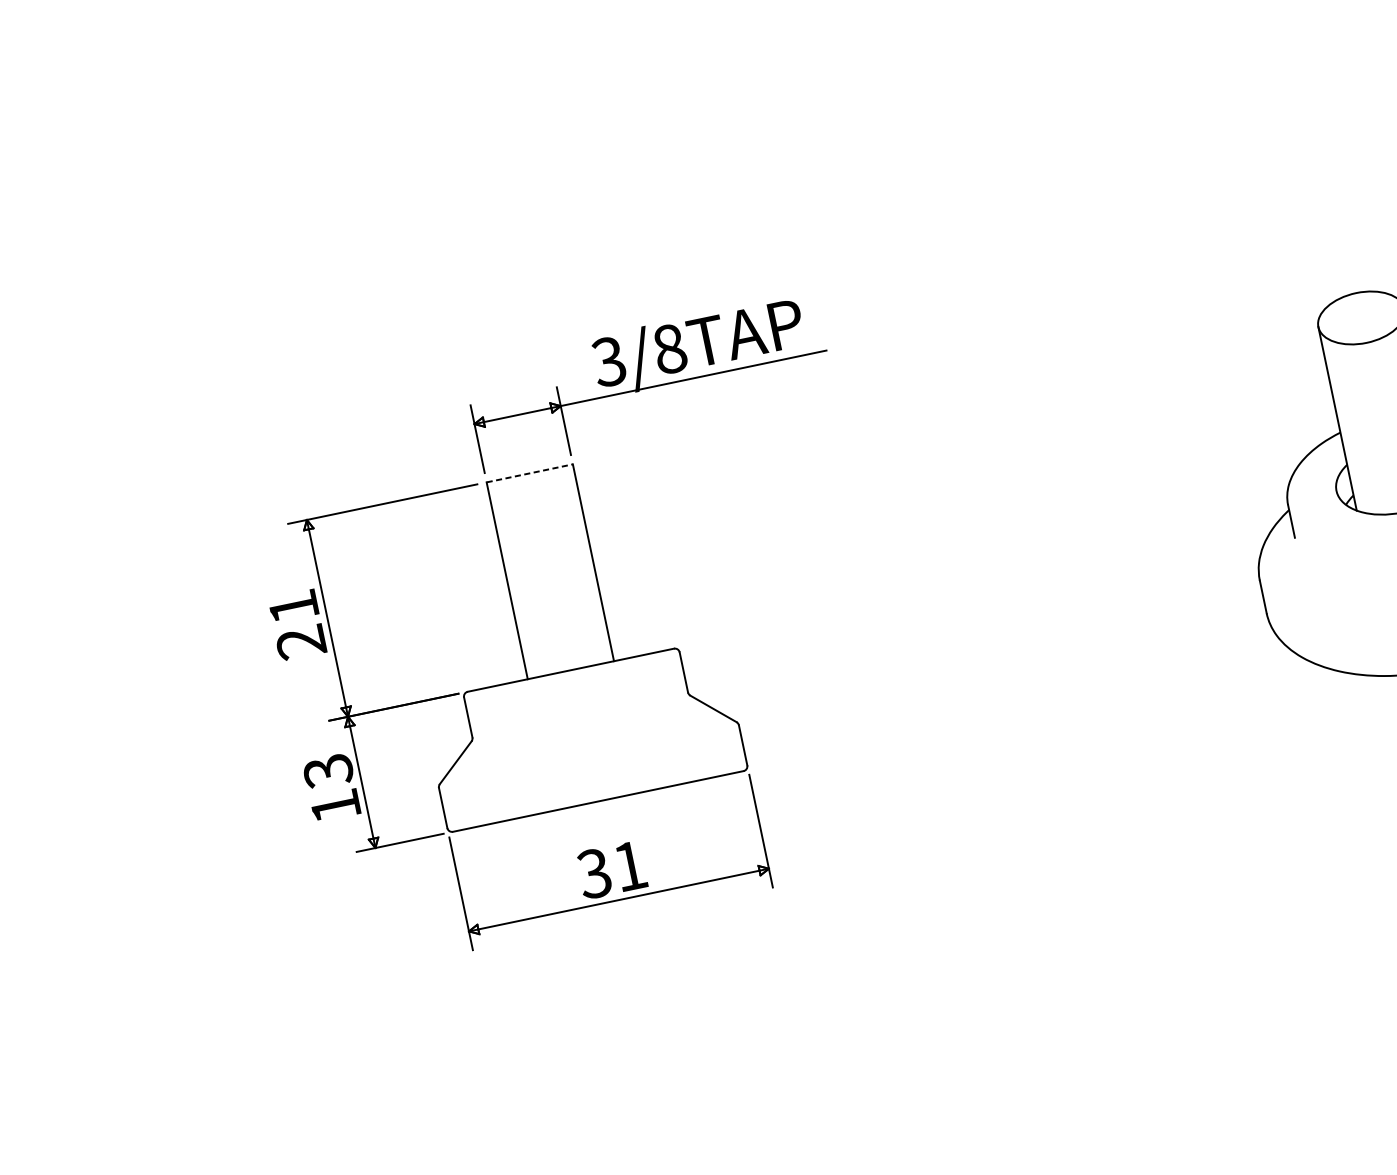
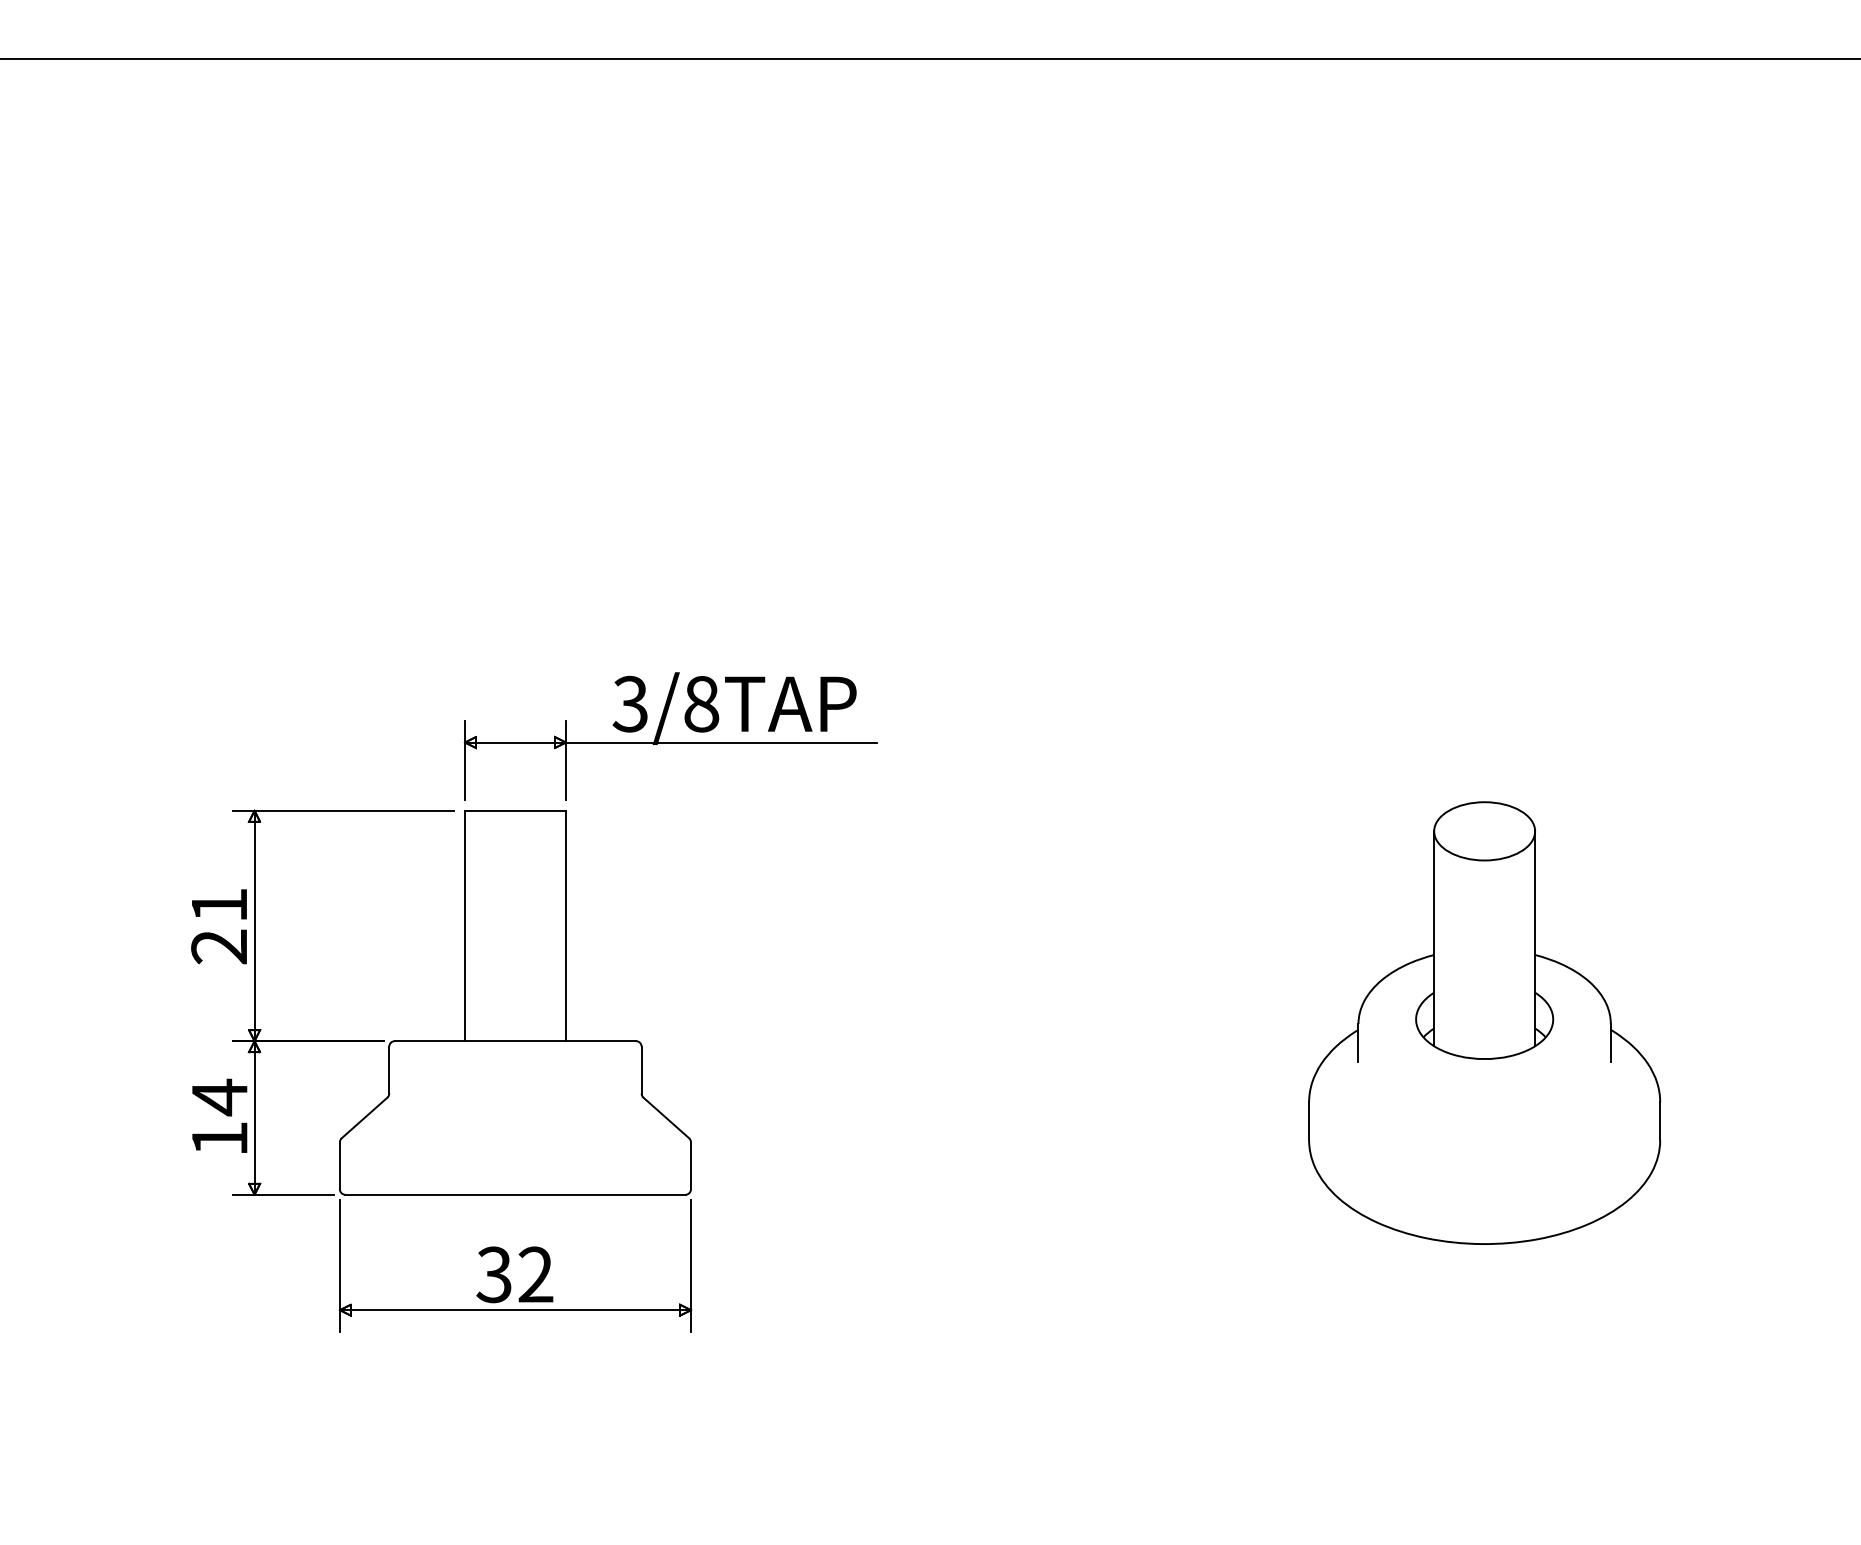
line: (529, 473) -> (515, 810), dashed -> solid
text: (328, 771) -> (219, 1097), 13 -> 14
text: (629, 865) -> (535, 1274), 31 -> 32

